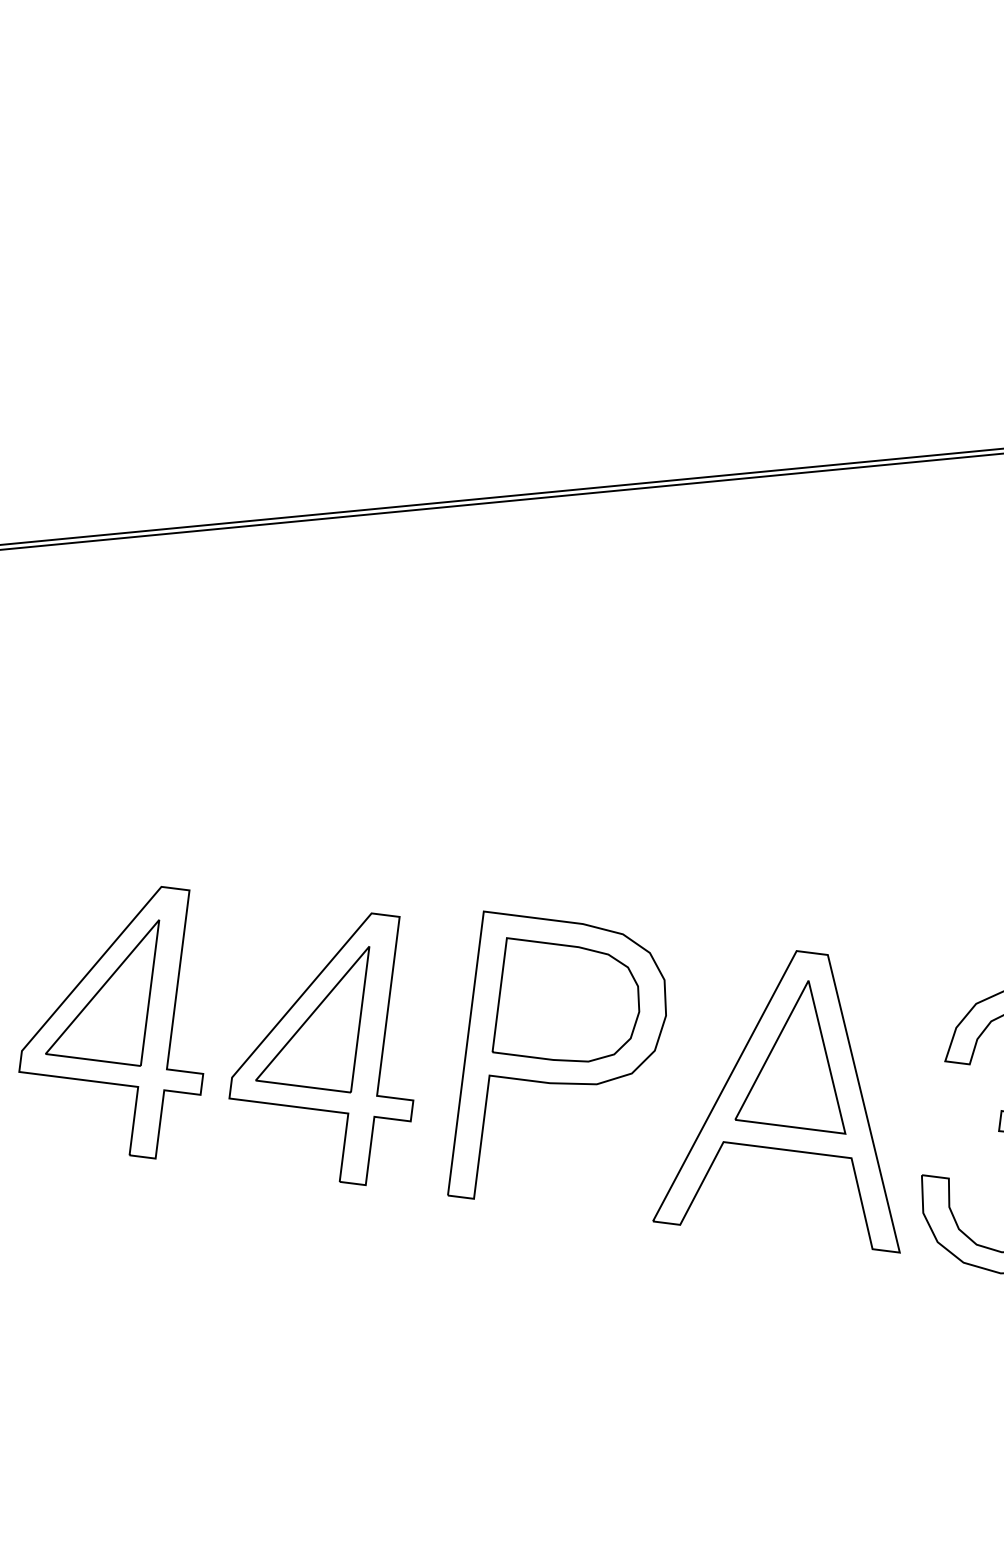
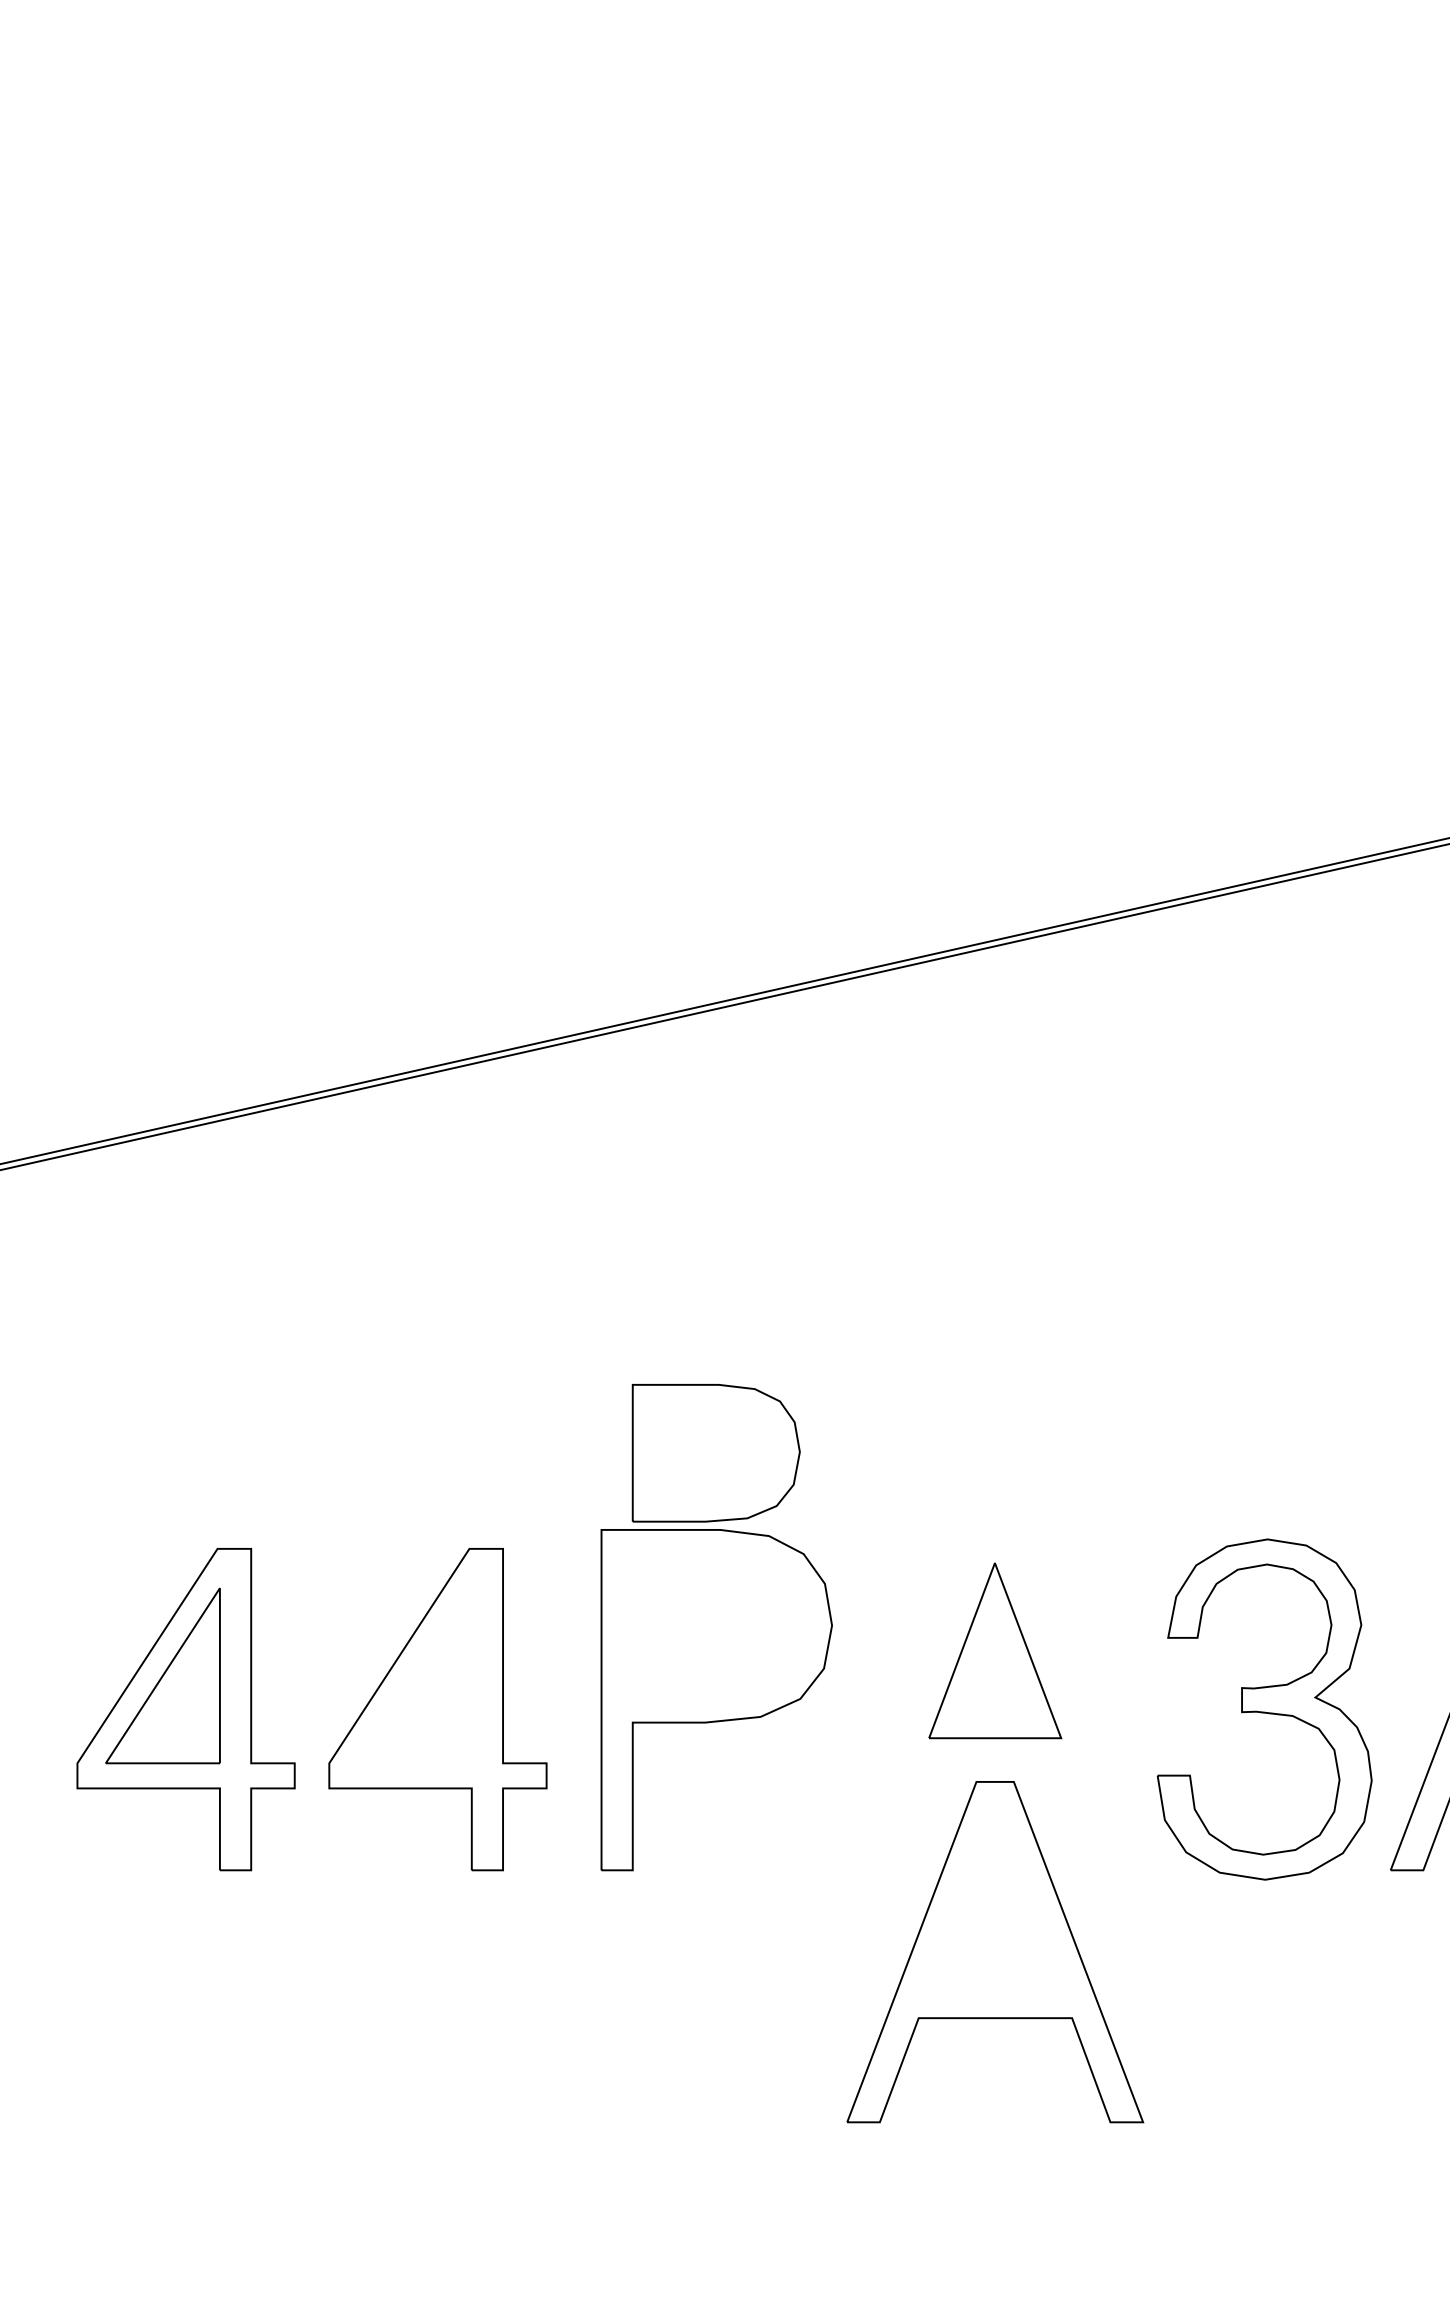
part: (568, 1004) -> (715, 1453), moved
part: (312, 1013) -> (414, 1675), removed
part: (794, 1095) -> (995, 1952), moved

